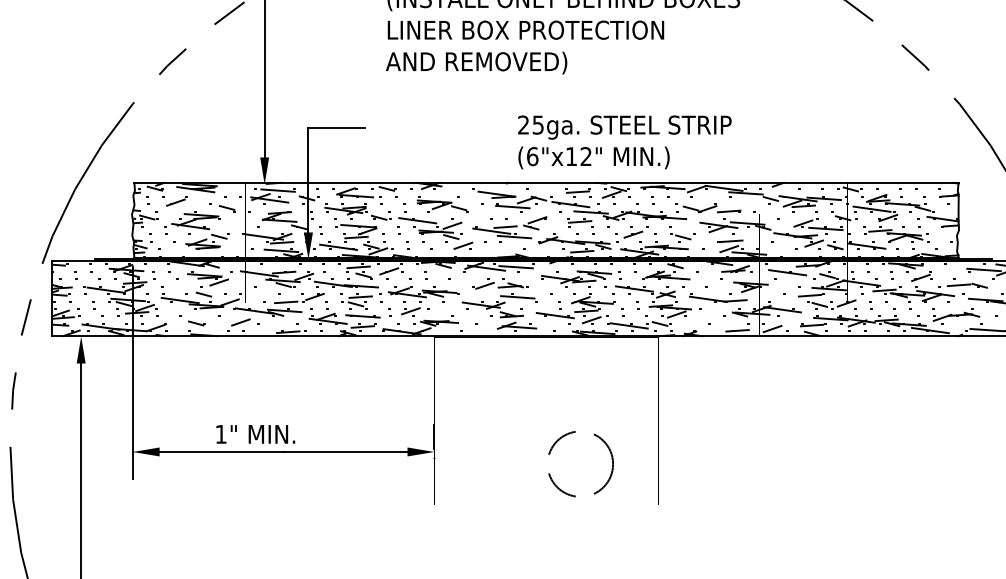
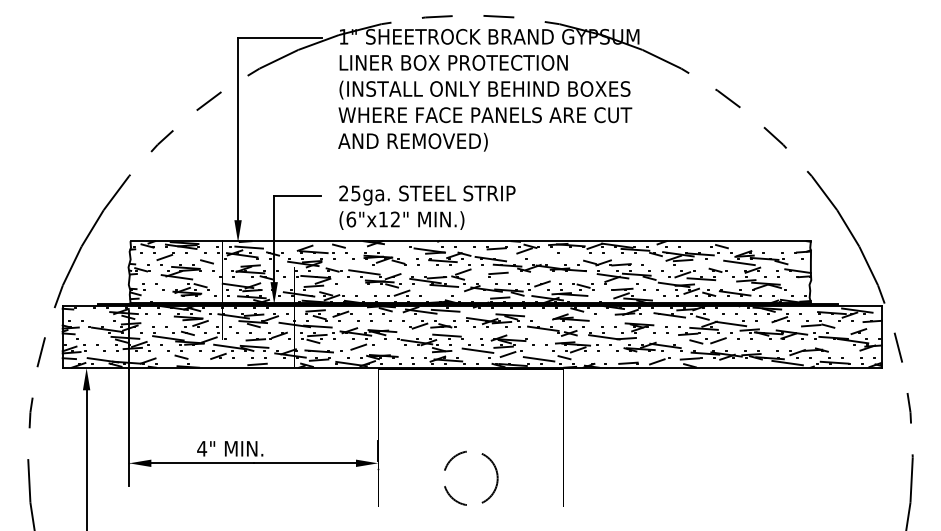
text: (564, 30) -> (485, 115), LINER BOX PROTECTION -> WHERE FACE PANELS ARE CUT
text: (624, 142) -> (427, 207), moved
text: (221, 434) -> (202, 448), 1" -> 4"
circle: (581, 463) -> (471, 477), moved

